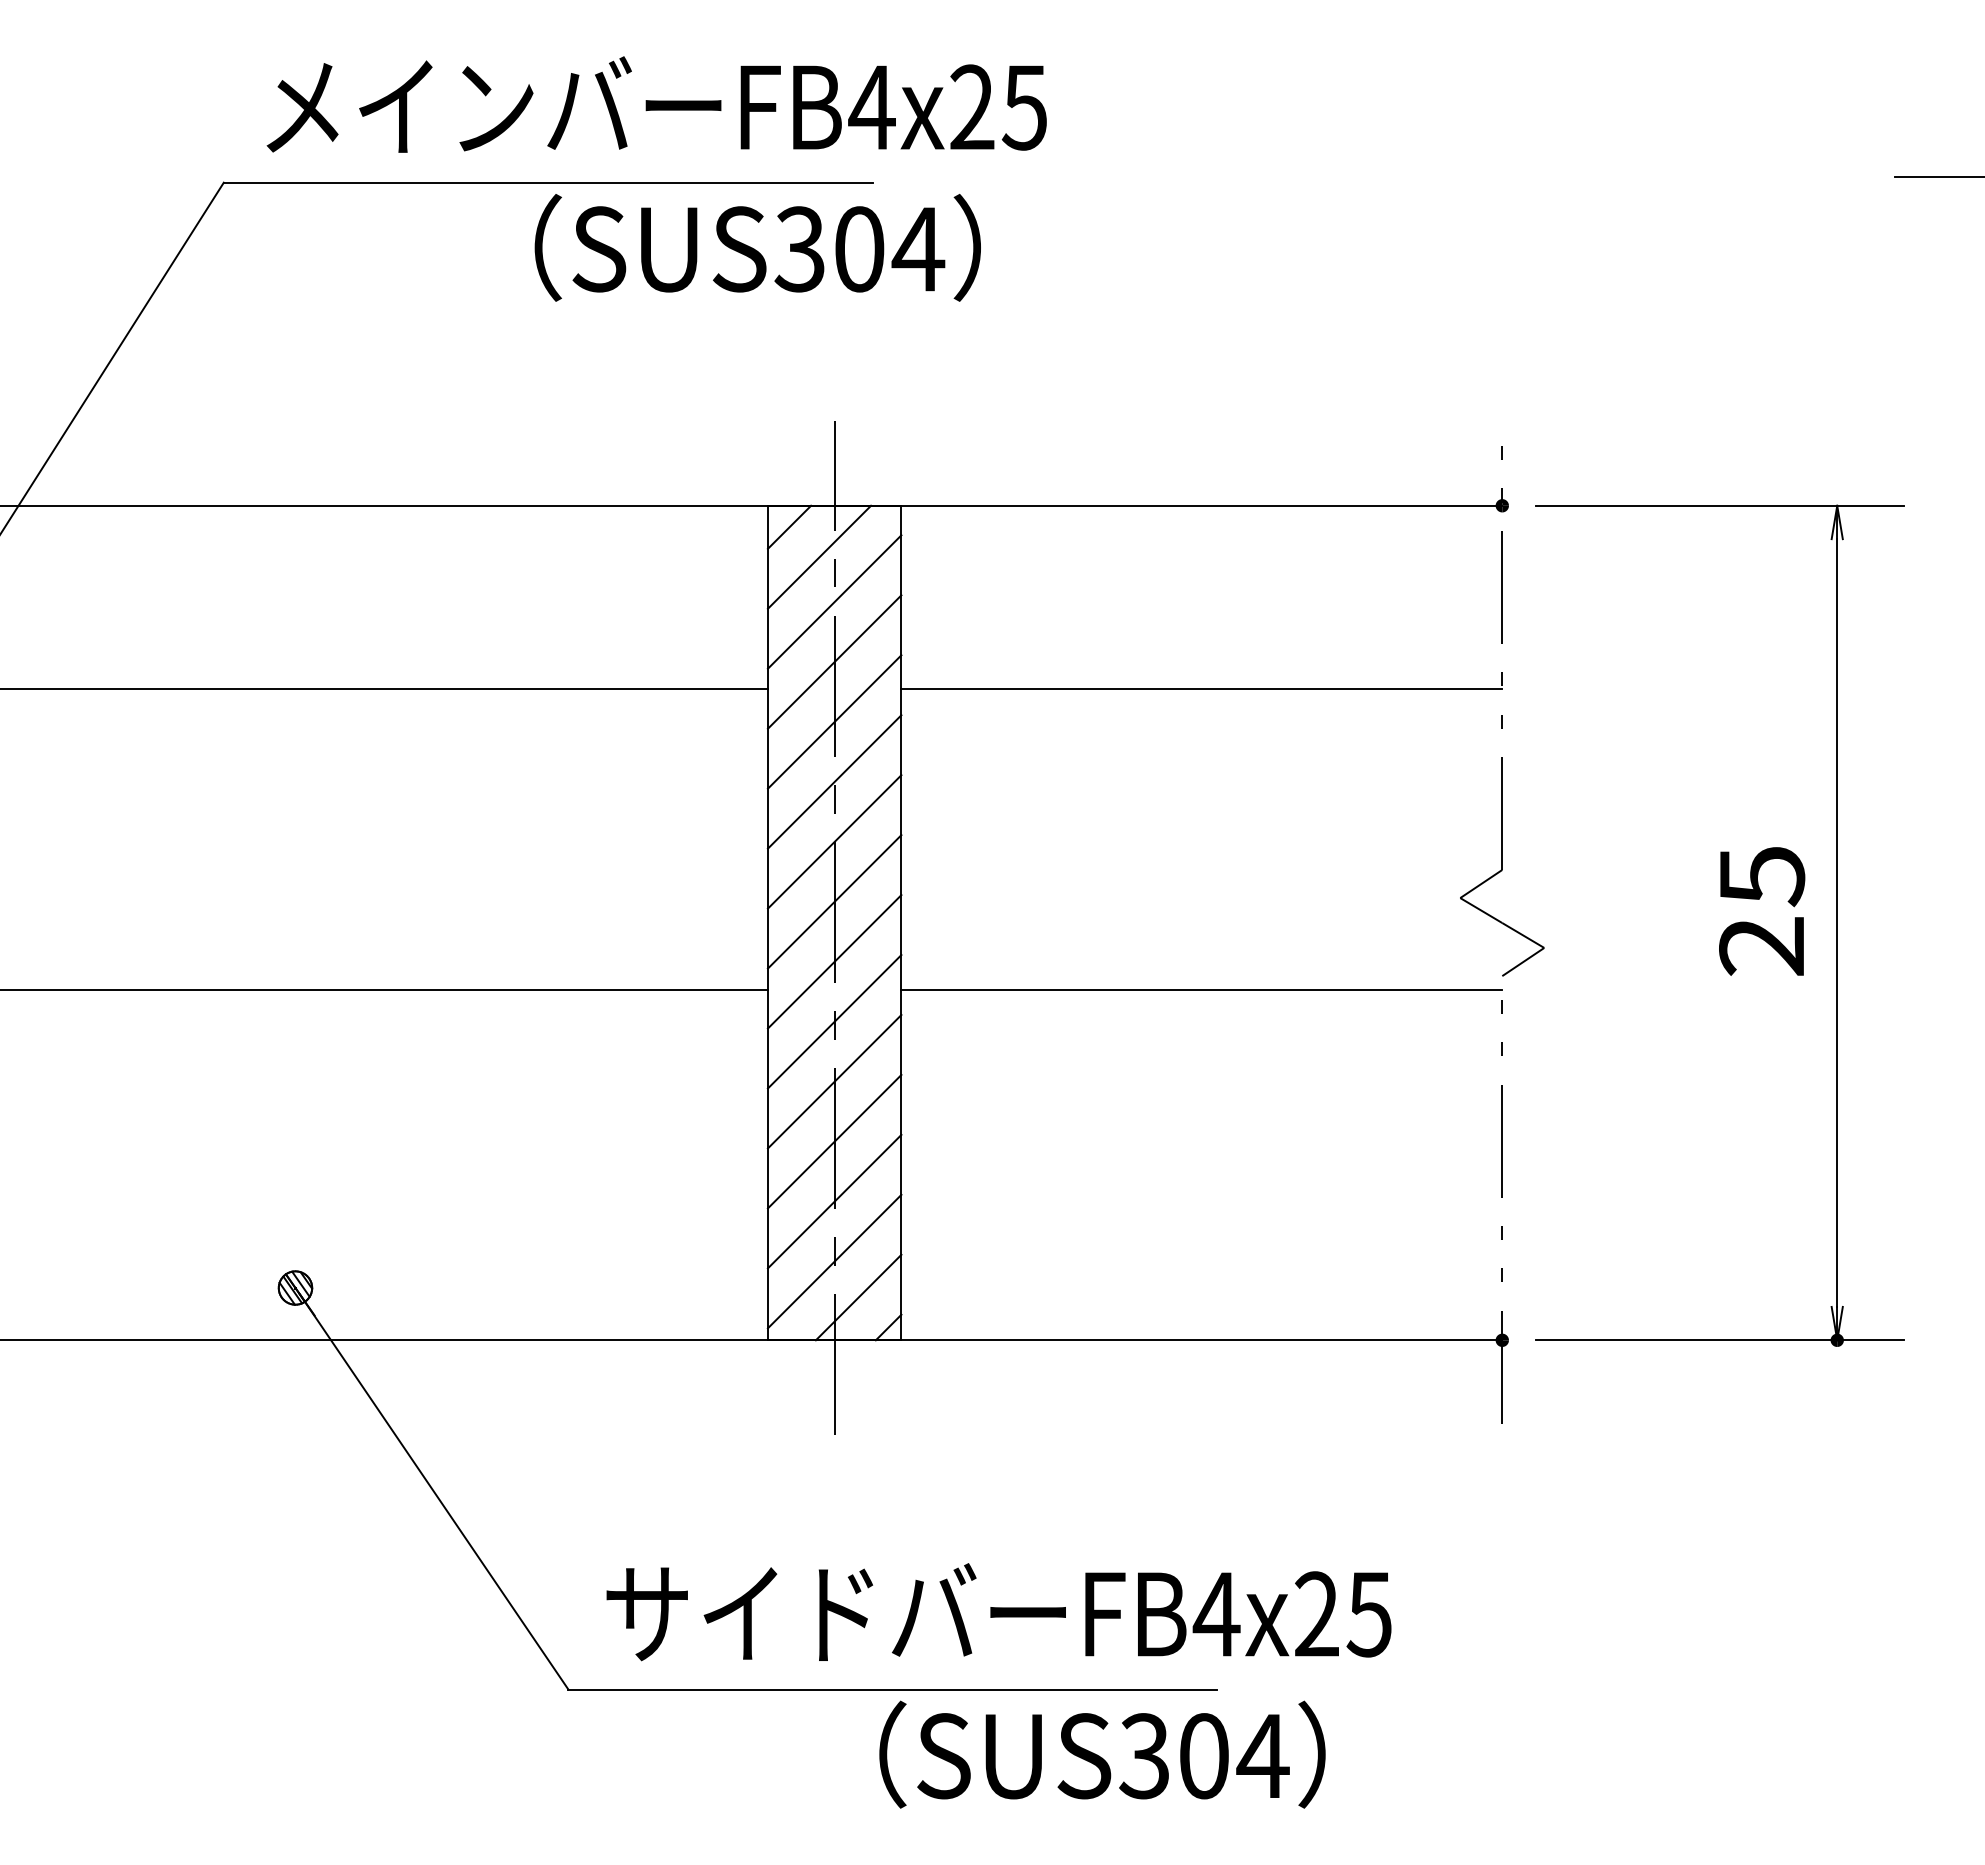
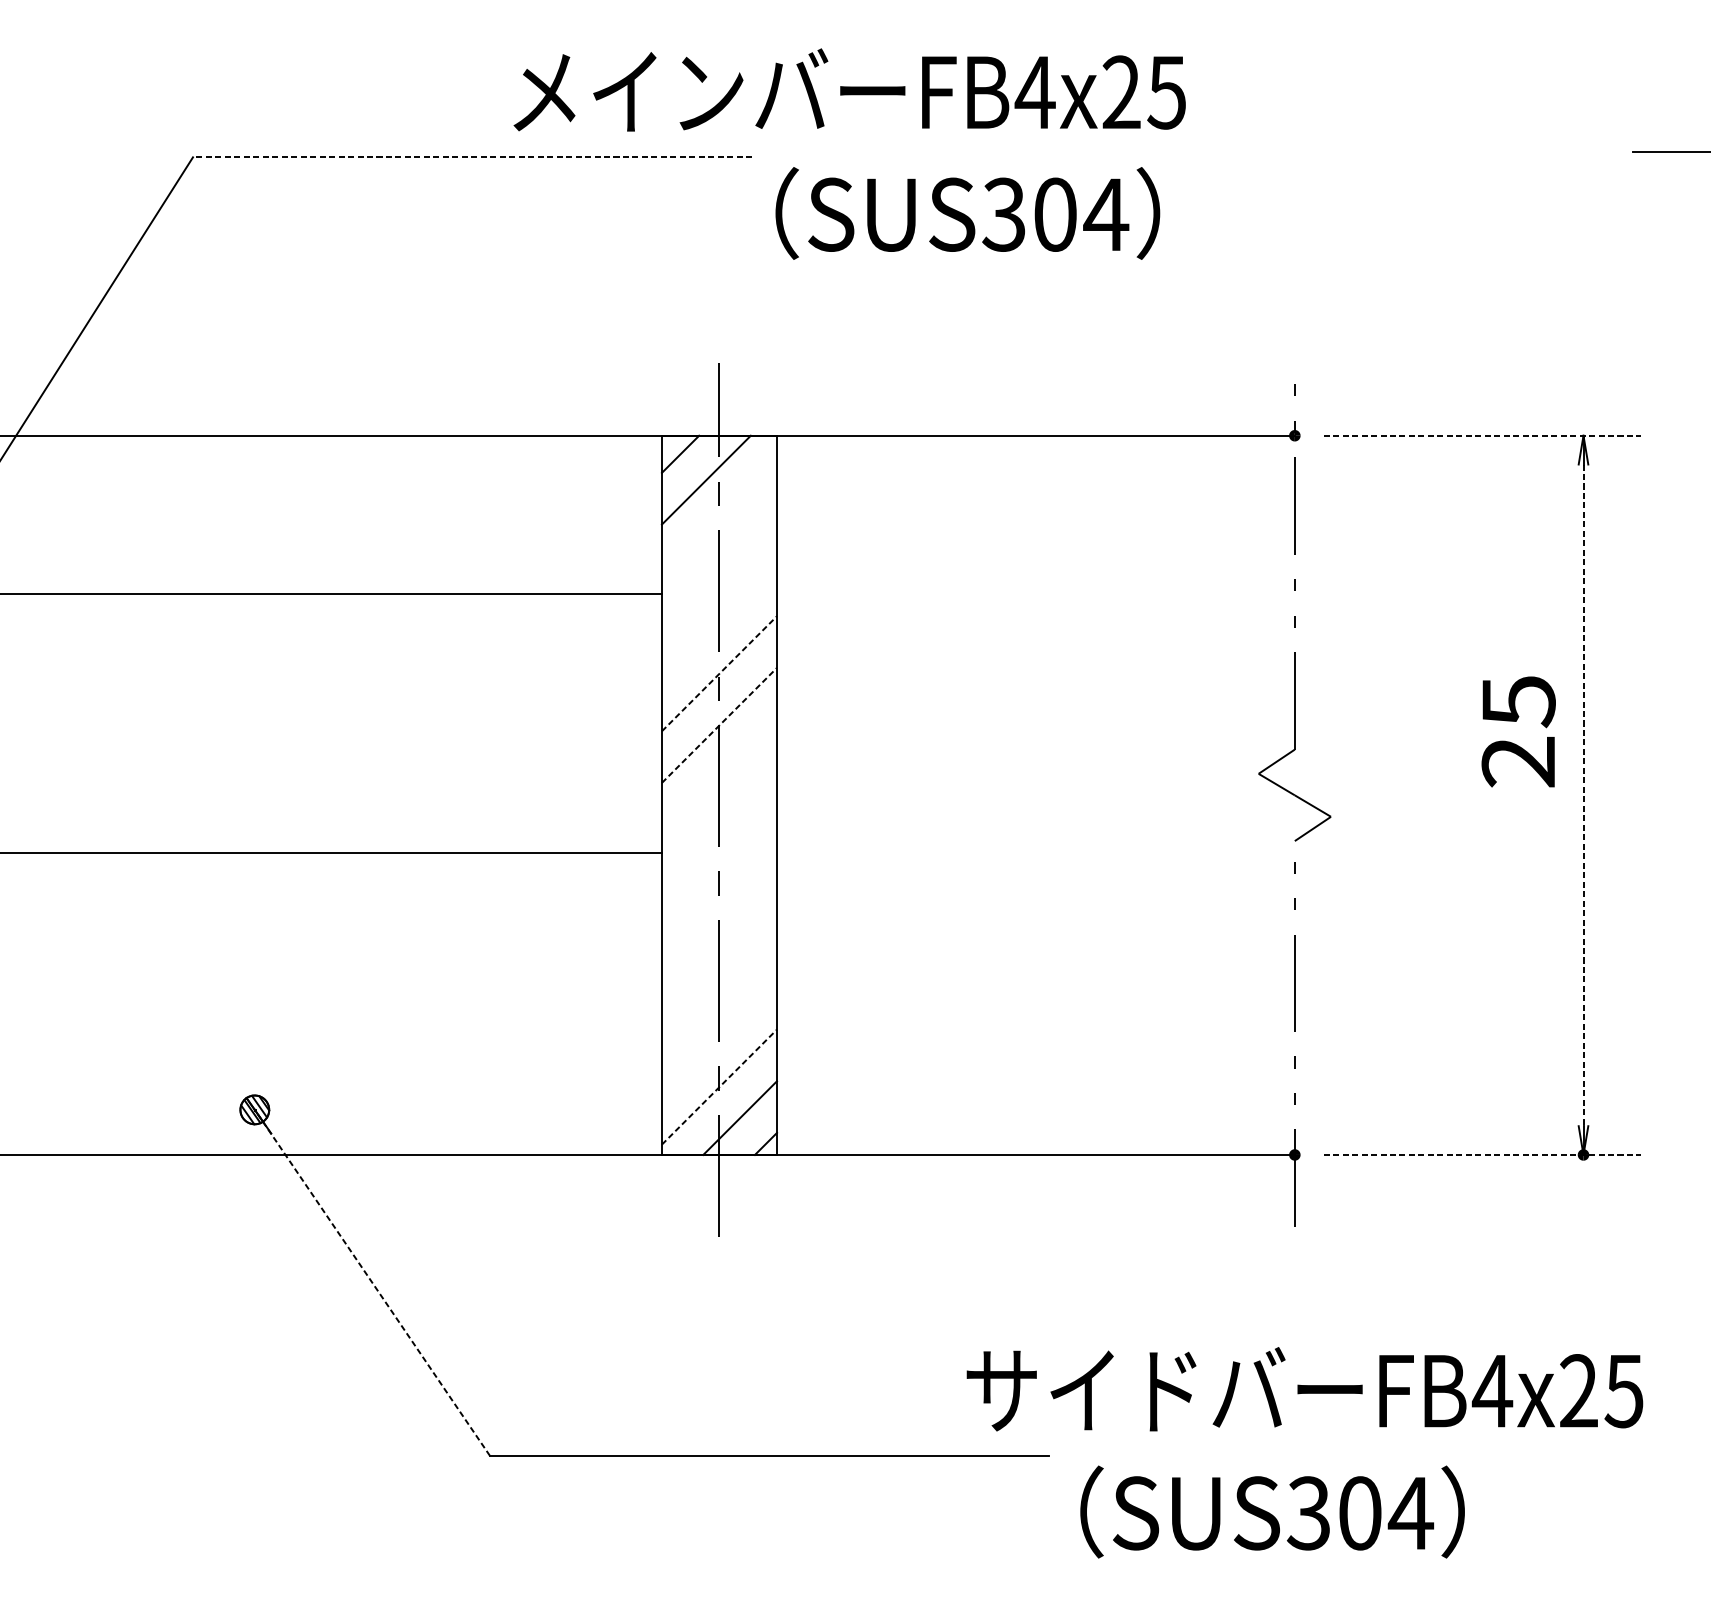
text: (656, 104) -> (849, 89), moved
line: (547, 182) -> (471, 157), solid -> dashed
text: (757, 247) -> (967, 213), moved
line: (1720, 505) -> (1482, 435), solid -> dashed
line: (834, 601) -> (719, 518), removed
line: (834, 661) -> (719, 569), removed
line: (1201, 689) -> (1035, 594), removed
line: (834, 721) -> (719, 621), removed
line: (835, 781) -> (720, 673), solid -> dashed
line: (835, 841) -> (720, 725), solid -> dashed
line: (834, 901) -> (719, 776), removed
text: (1762, 911) -> (1519, 731), moved
line: (1837, 923) -> (1583, 795), solid -> dashed
line: (834, 961) -> (719, 828), removed
line: (1201, 989) -> (1035, 852), removed
line: (834, 1021) -> (719, 880), removed
line: (834, 1081) -> (719, 931), removed
line: (834, 1141) -> (719, 983), removed
line: (834, 1201) -> (719, 1035), removed
line: (835, 1261) -> (720, 1087), solid -> dashed
line: (1720, 1340) -> (1482, 1155), solid -> dashed
line: (433, 1491) -> (373, 1285), solid -> dashed
text: (998, 1612) -> (1304, 1389), moved
text: (1102, 1754) -> (1272, 1511), moved

